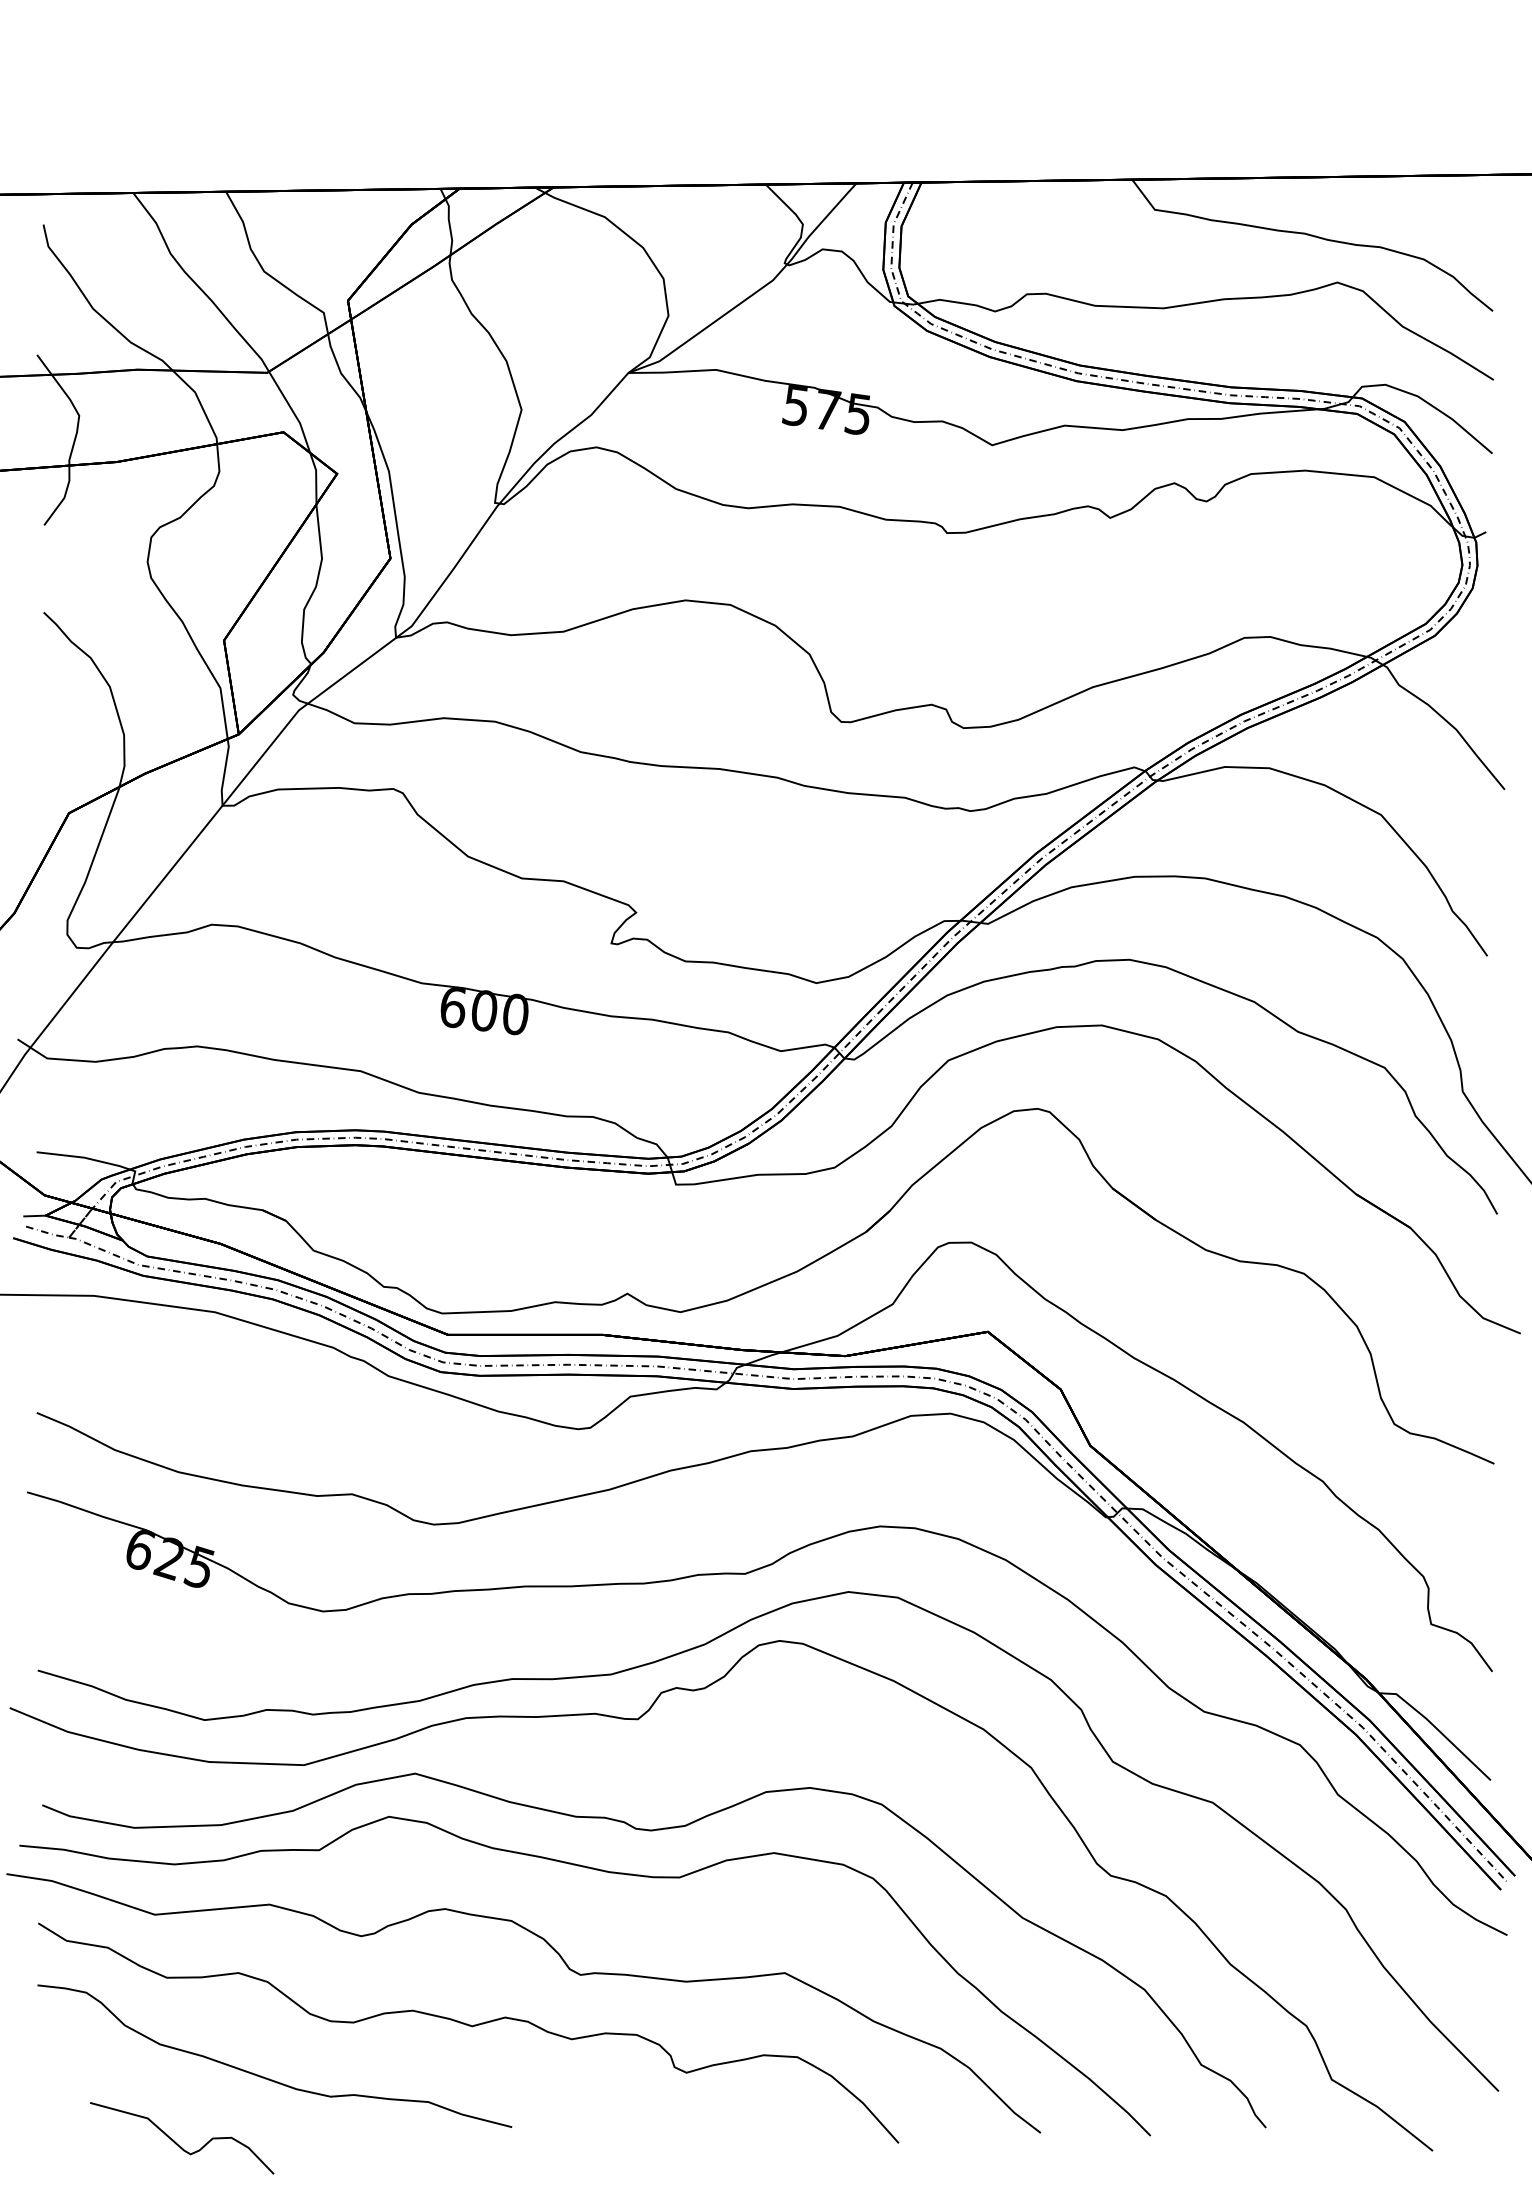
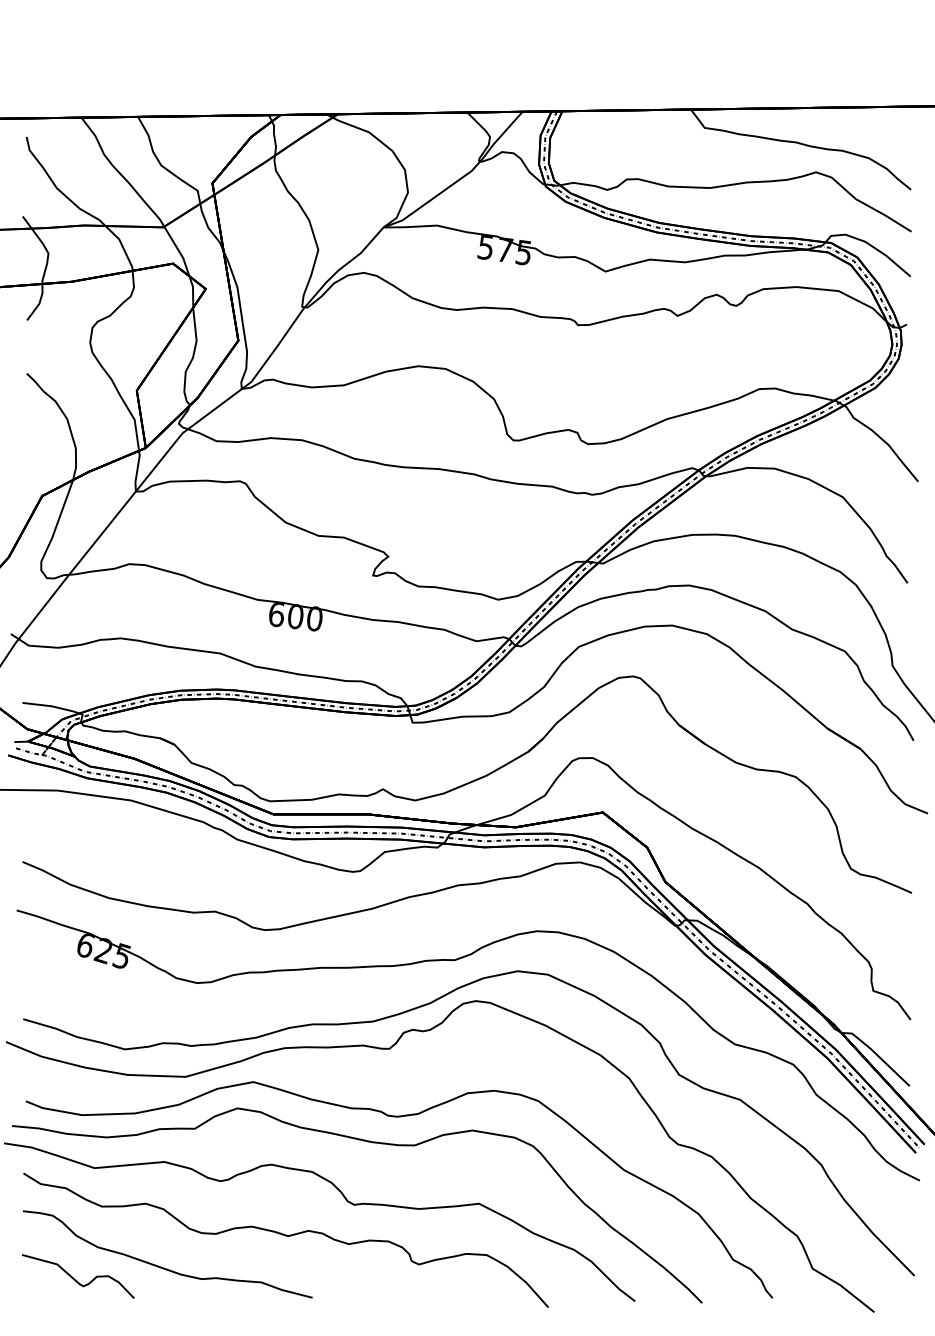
curve: (180, 2144) -> (77, 1280), moved

